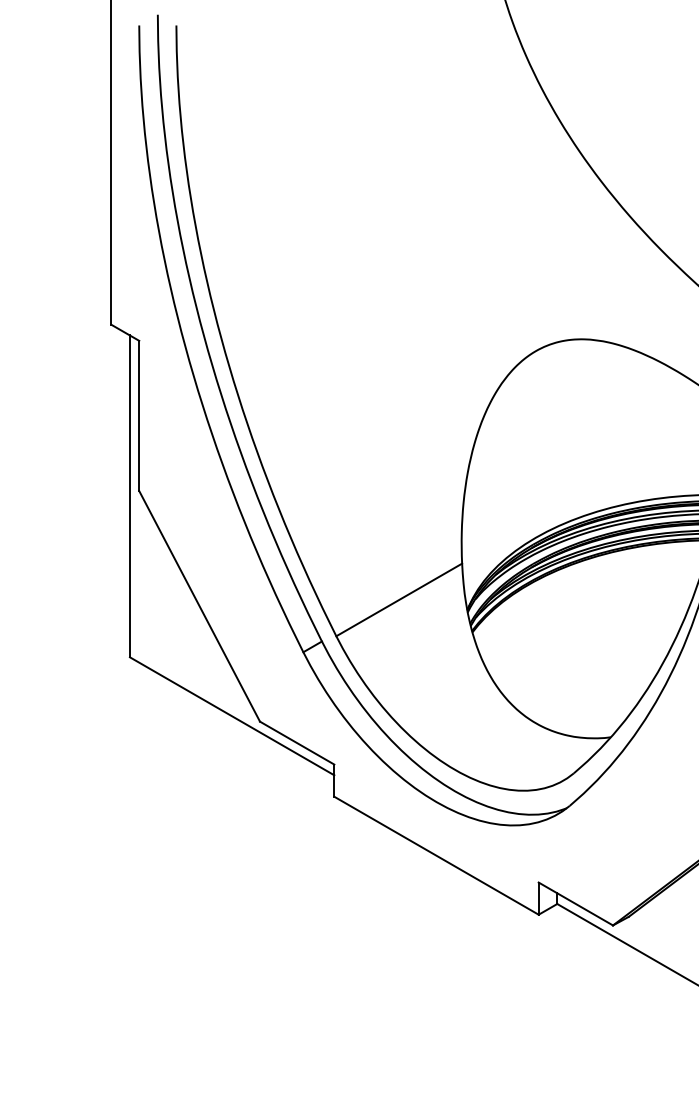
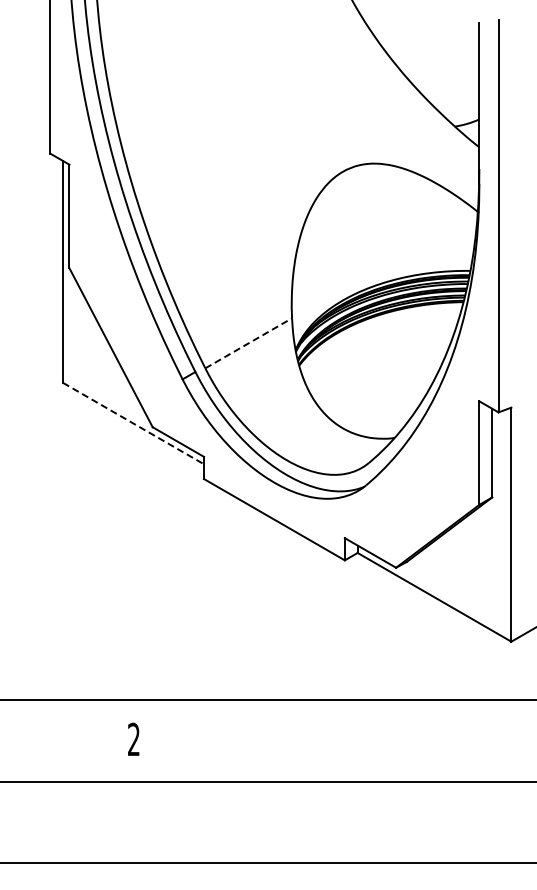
line: (400, 600) -> (249, 343), solid -> dashed
line: (232, 716) -> (133, 423), solid -> dashed

